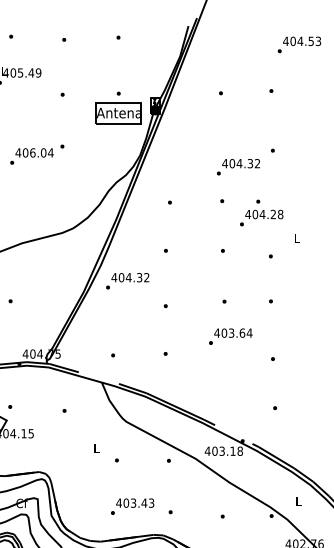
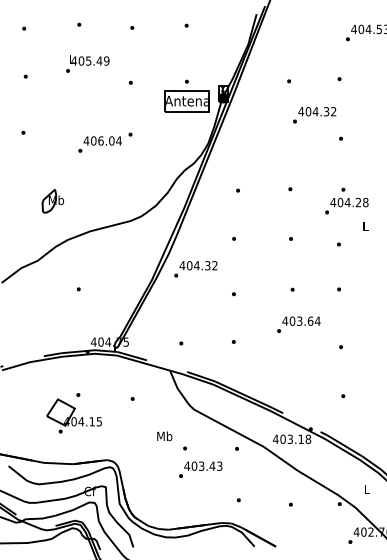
text: (238, 167) -> (314, 115), moved
text: (261, 212) -> (346, 200), moved
text: (96, 448) -> (164, 436), L -> Mb
text: (132, 506) -> (200, 469), moved

